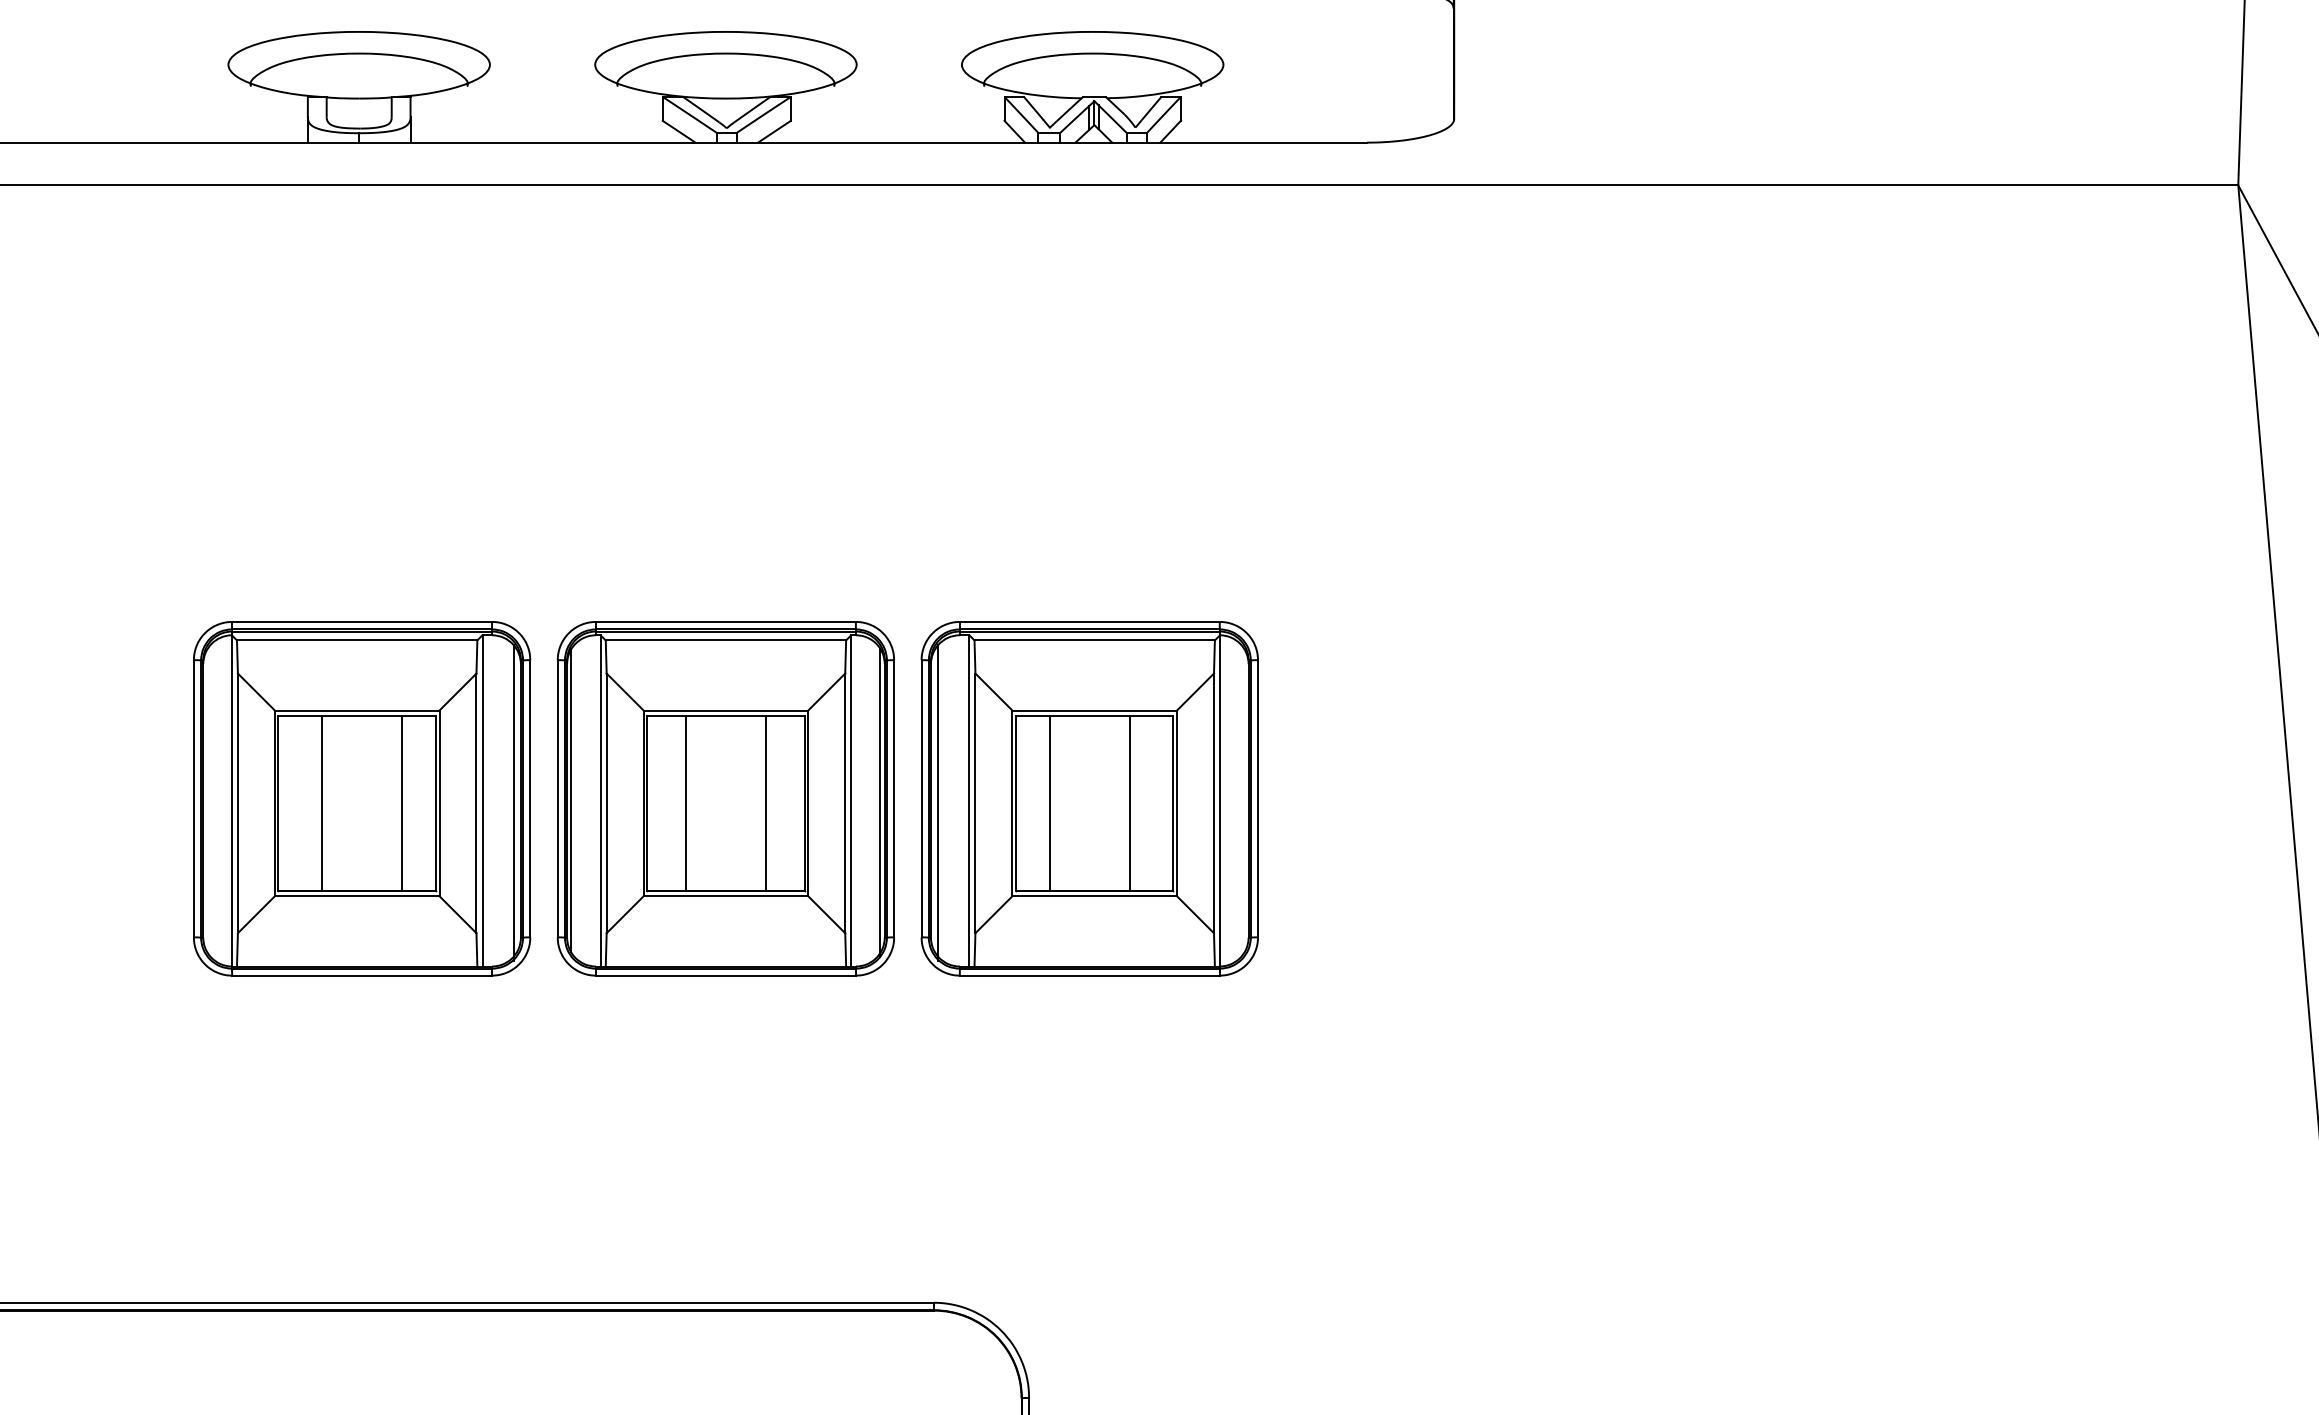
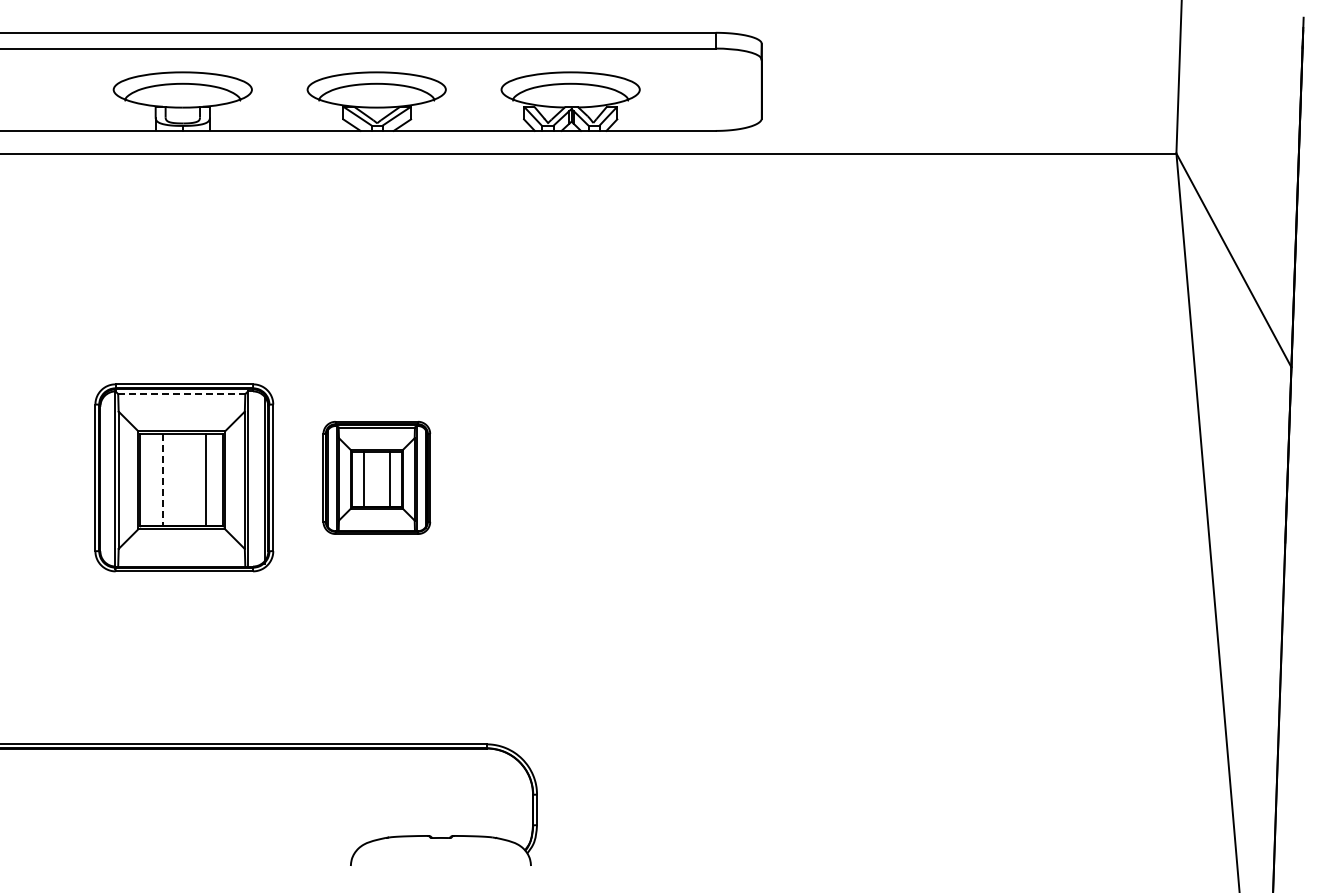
line: (356, 641) -> (181, 394), solid -> dashed
part: (725, 798) -> (376, 477), size x0.6
part: (1088, 798) -> (568, 477), removed
line: (322, 803) -> (163, 480), solid -> dashed

